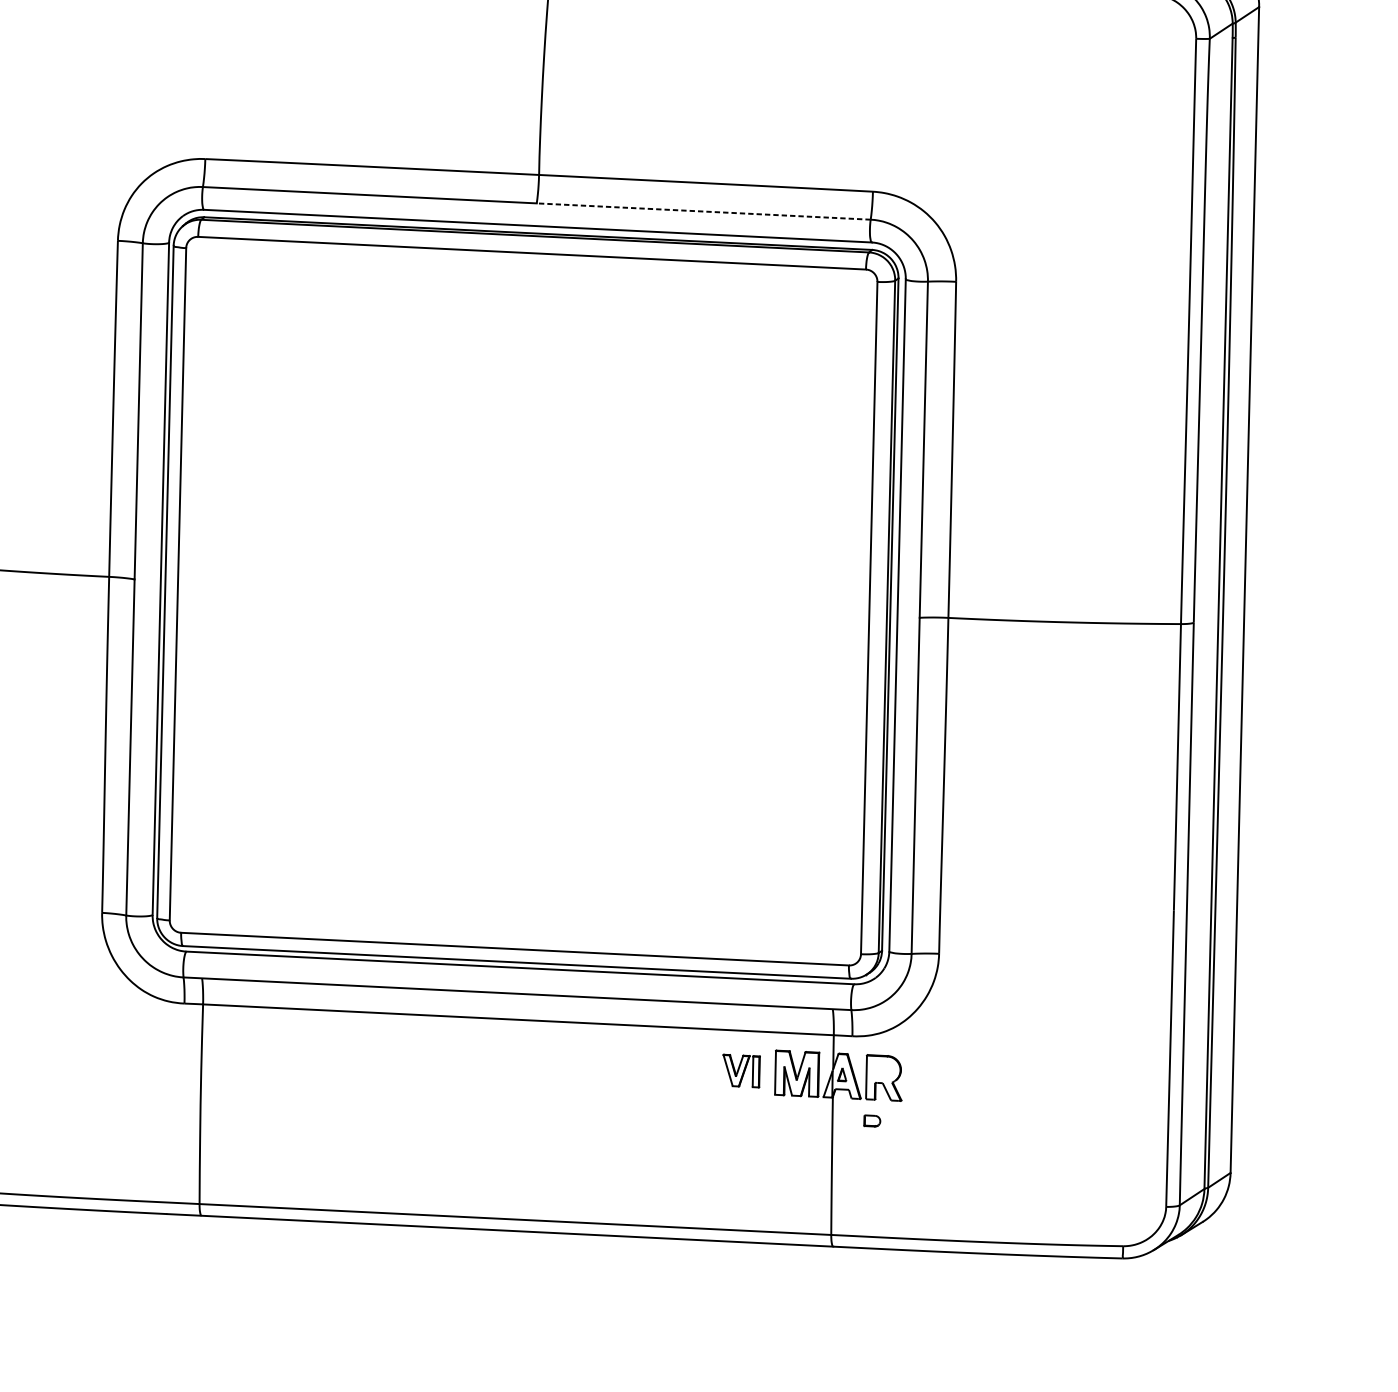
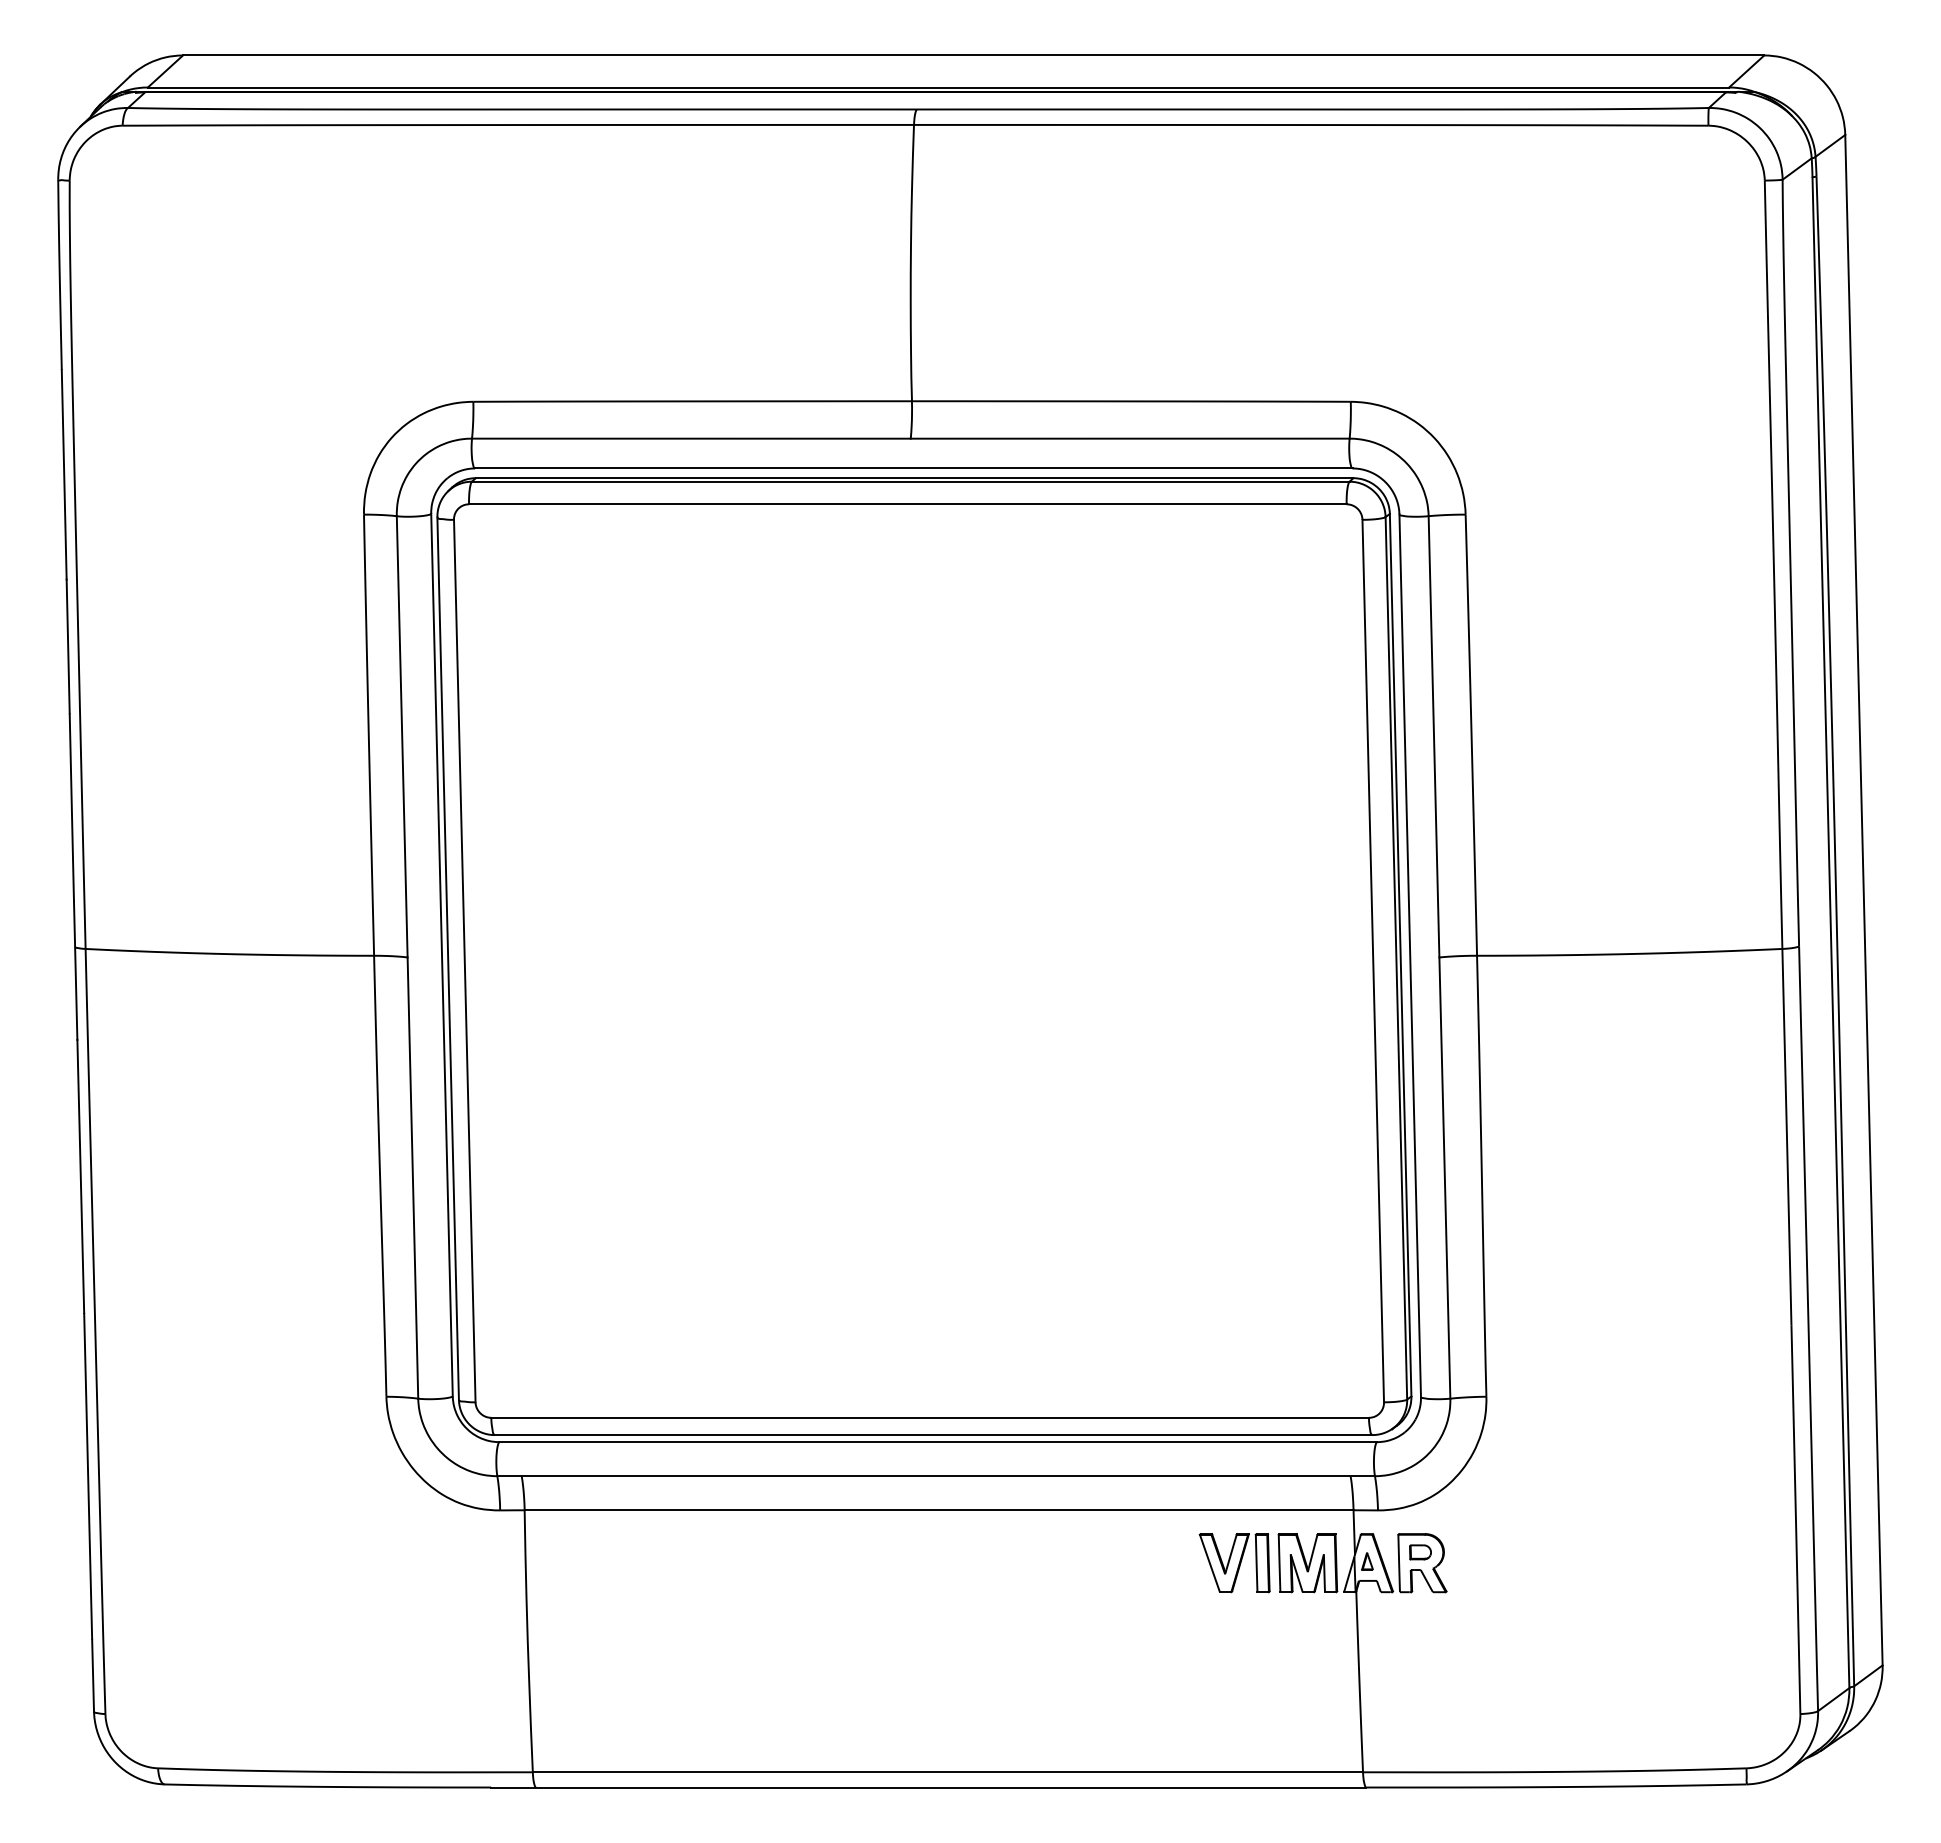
line: (703, 211) -> (1129, 438), dashed -> solid
part: (741, 1071) -> (1234, 1563), size x1.43
part: (872, 1121) -> (1420, 1552), moved

